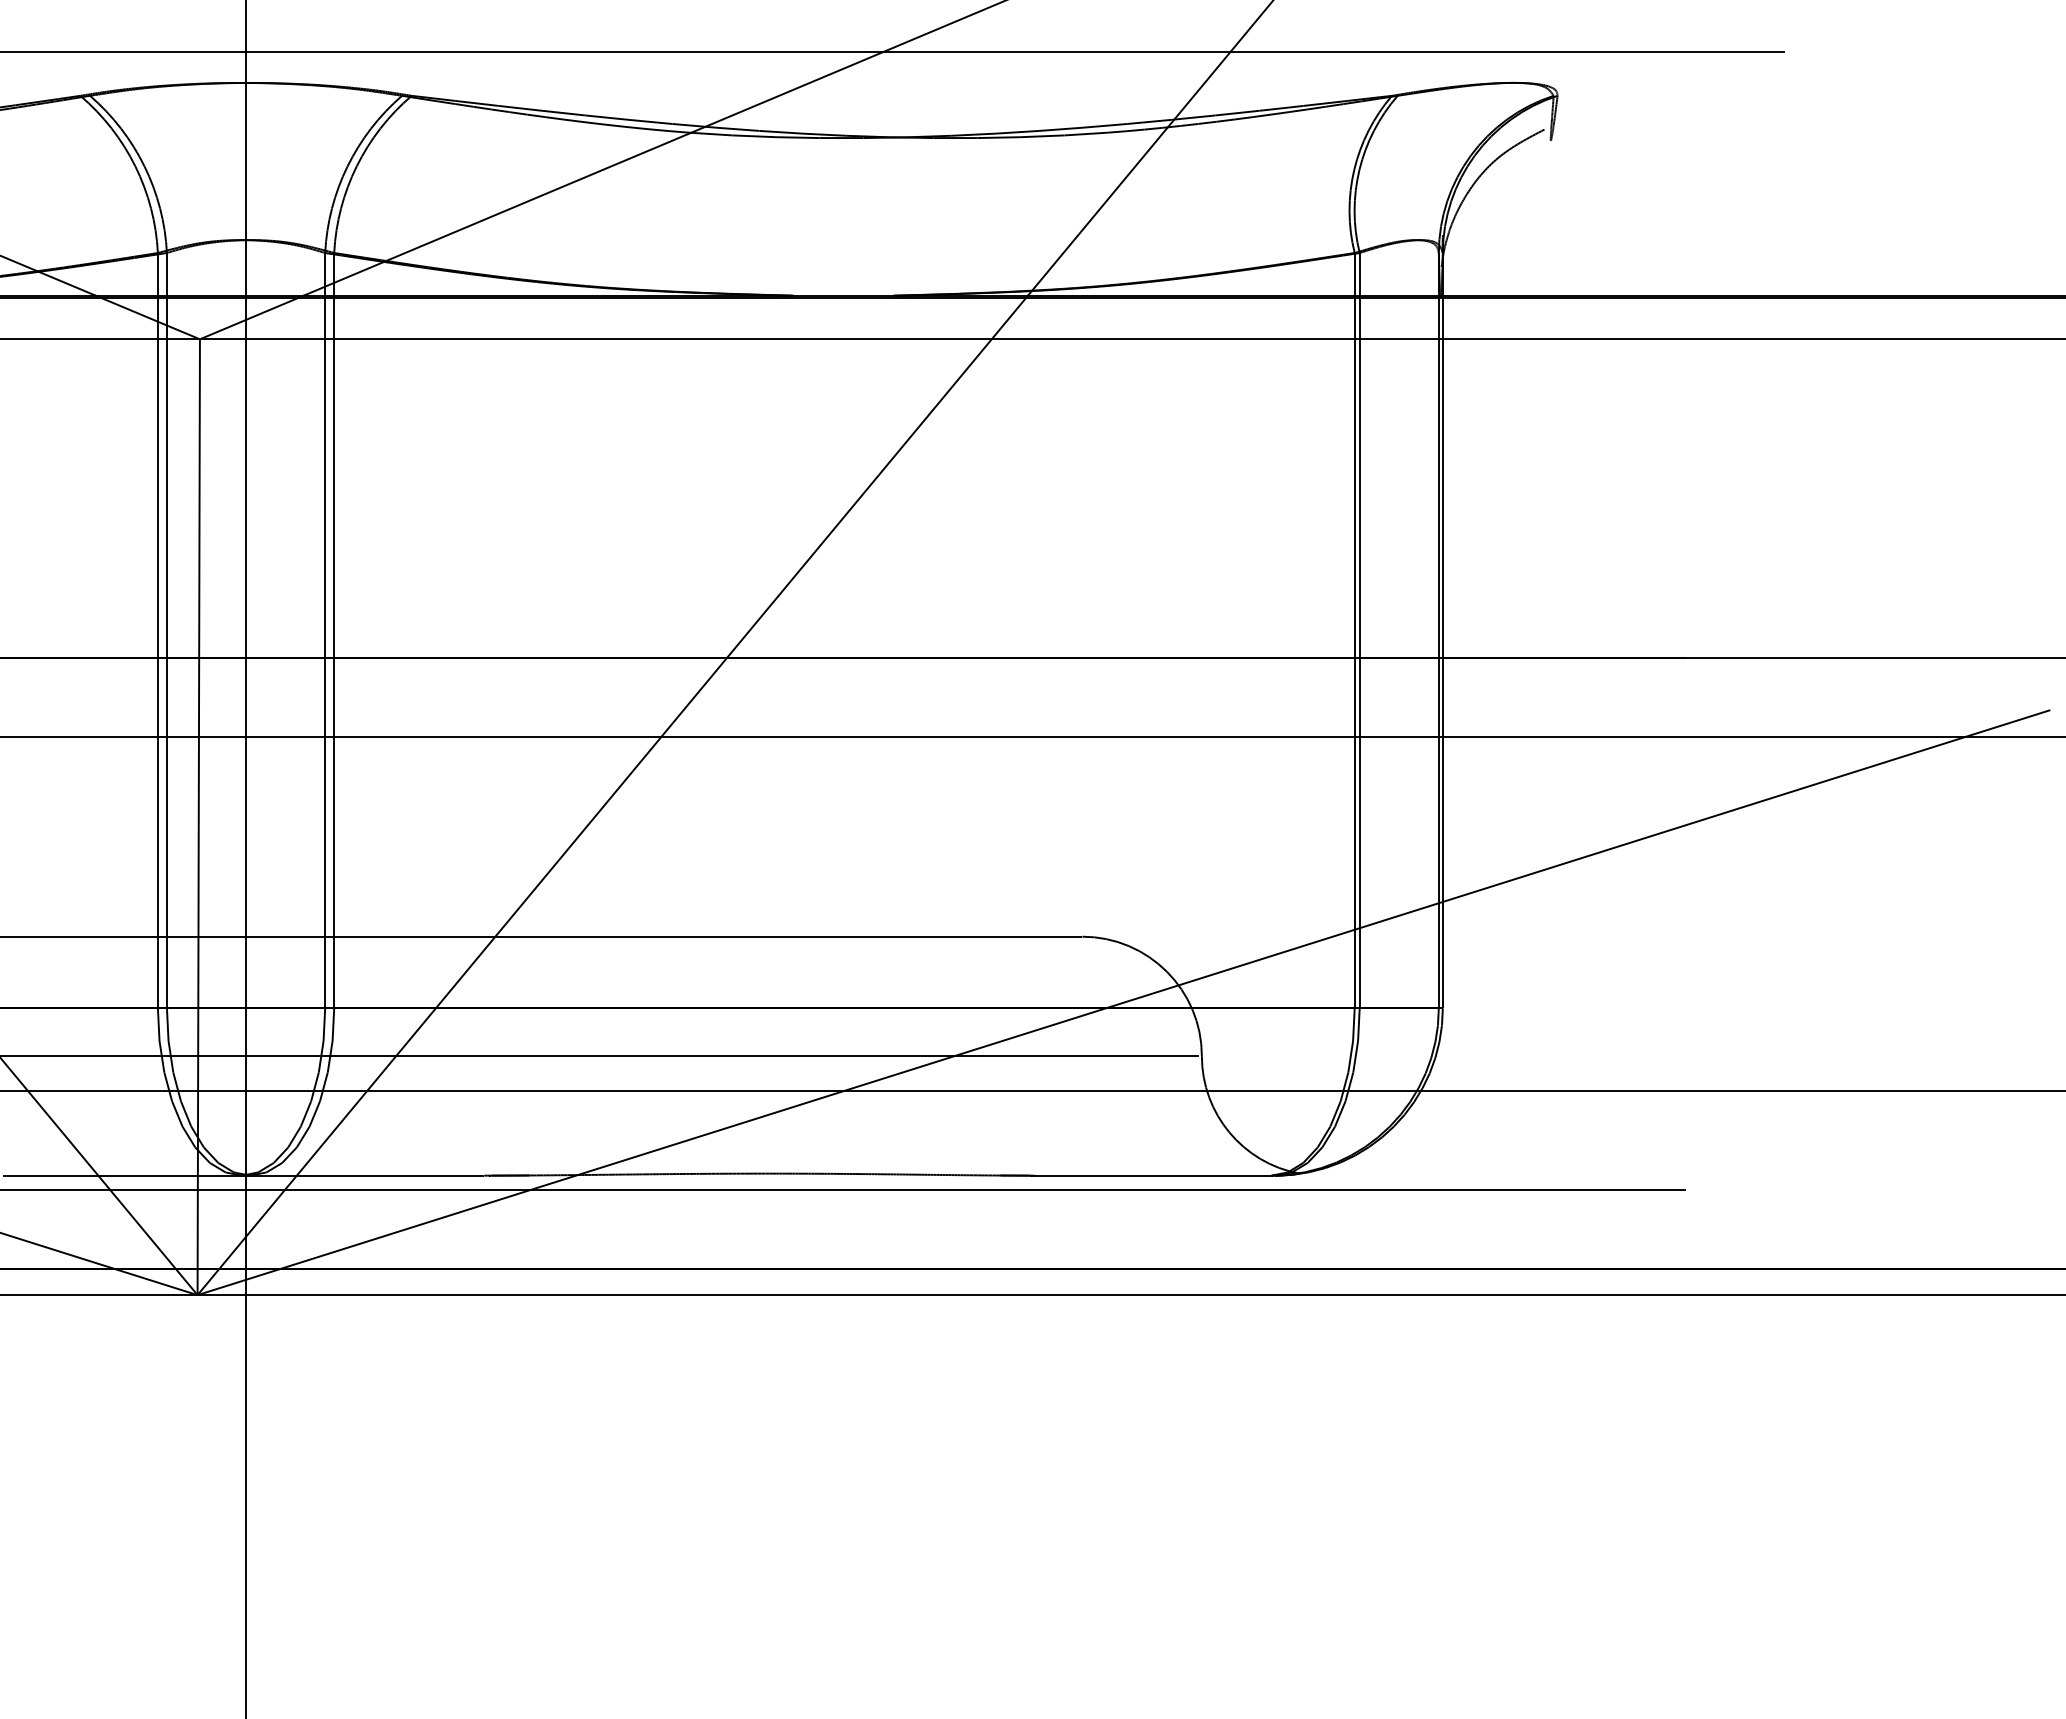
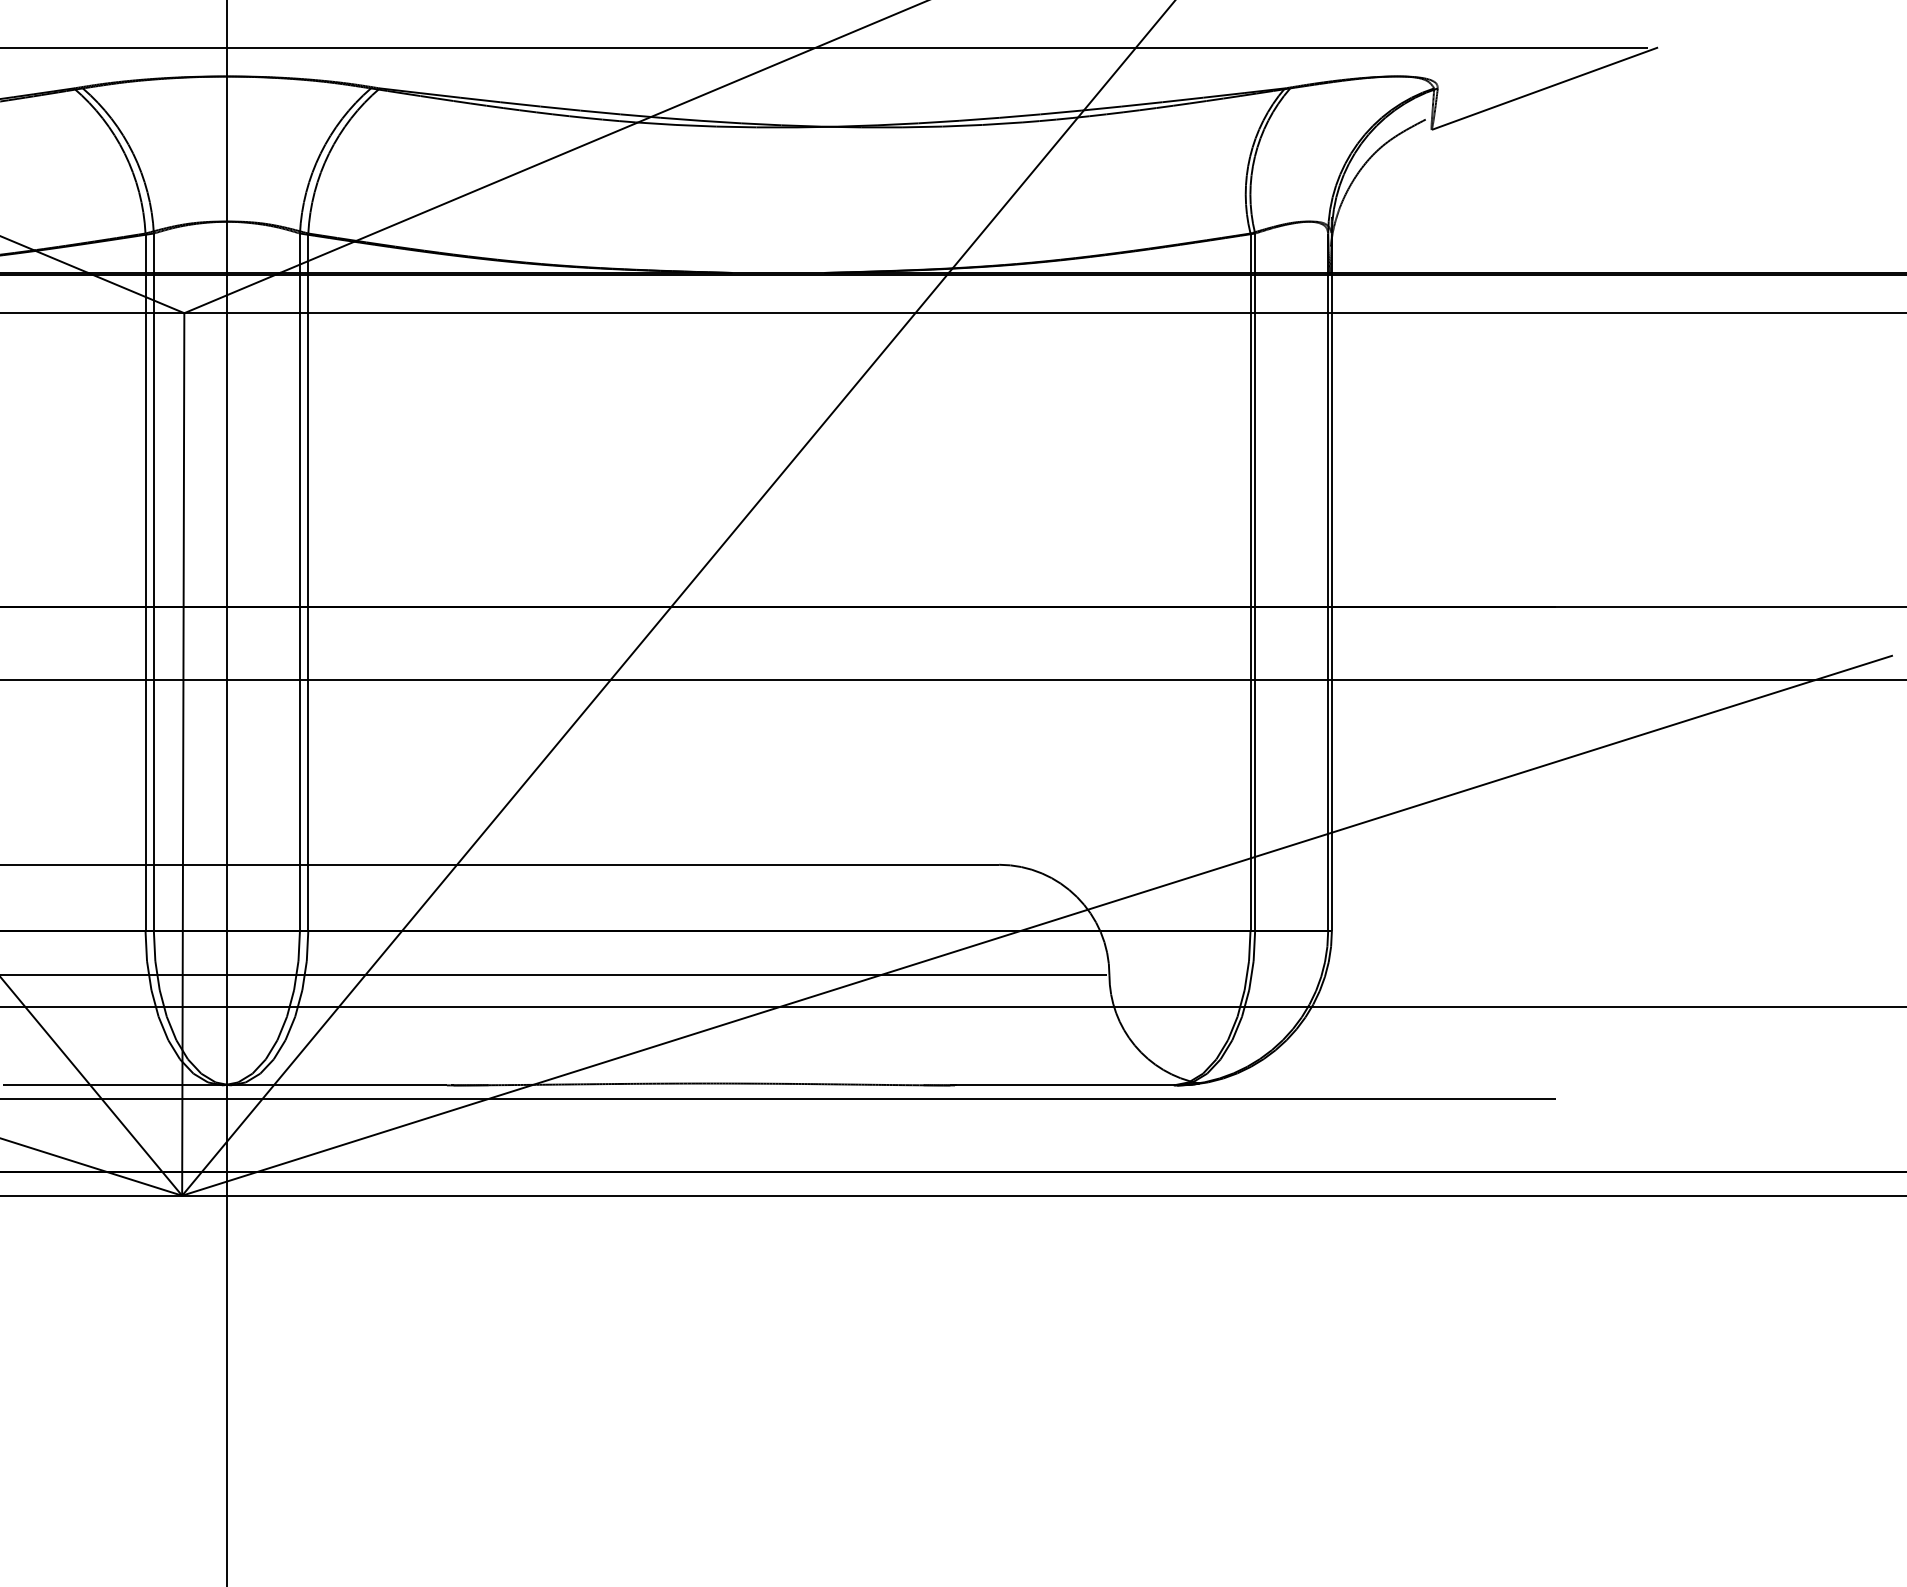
line: (1673, 95) -> (1544, 88), added

